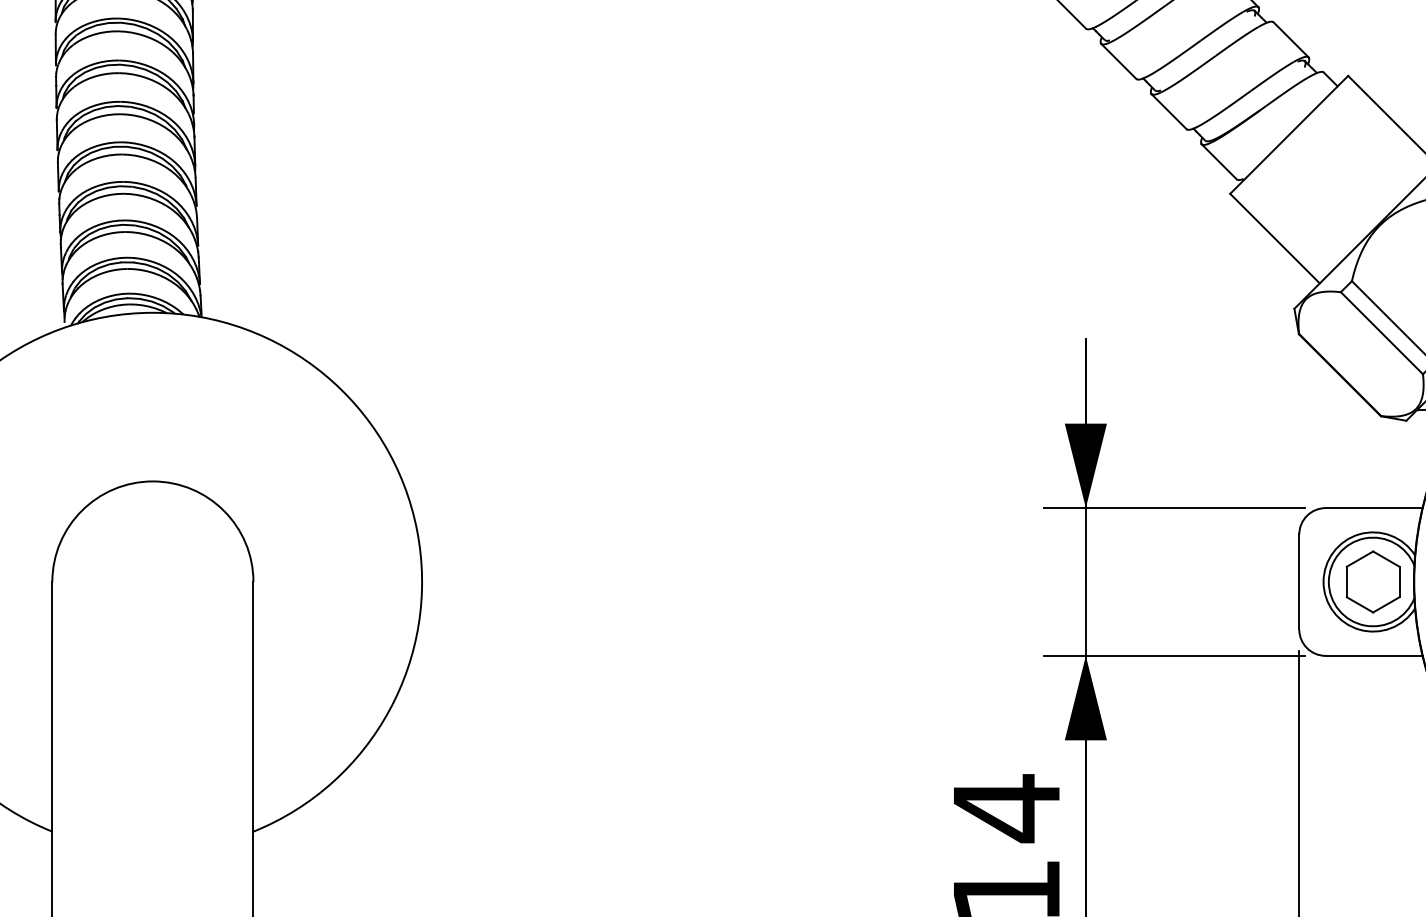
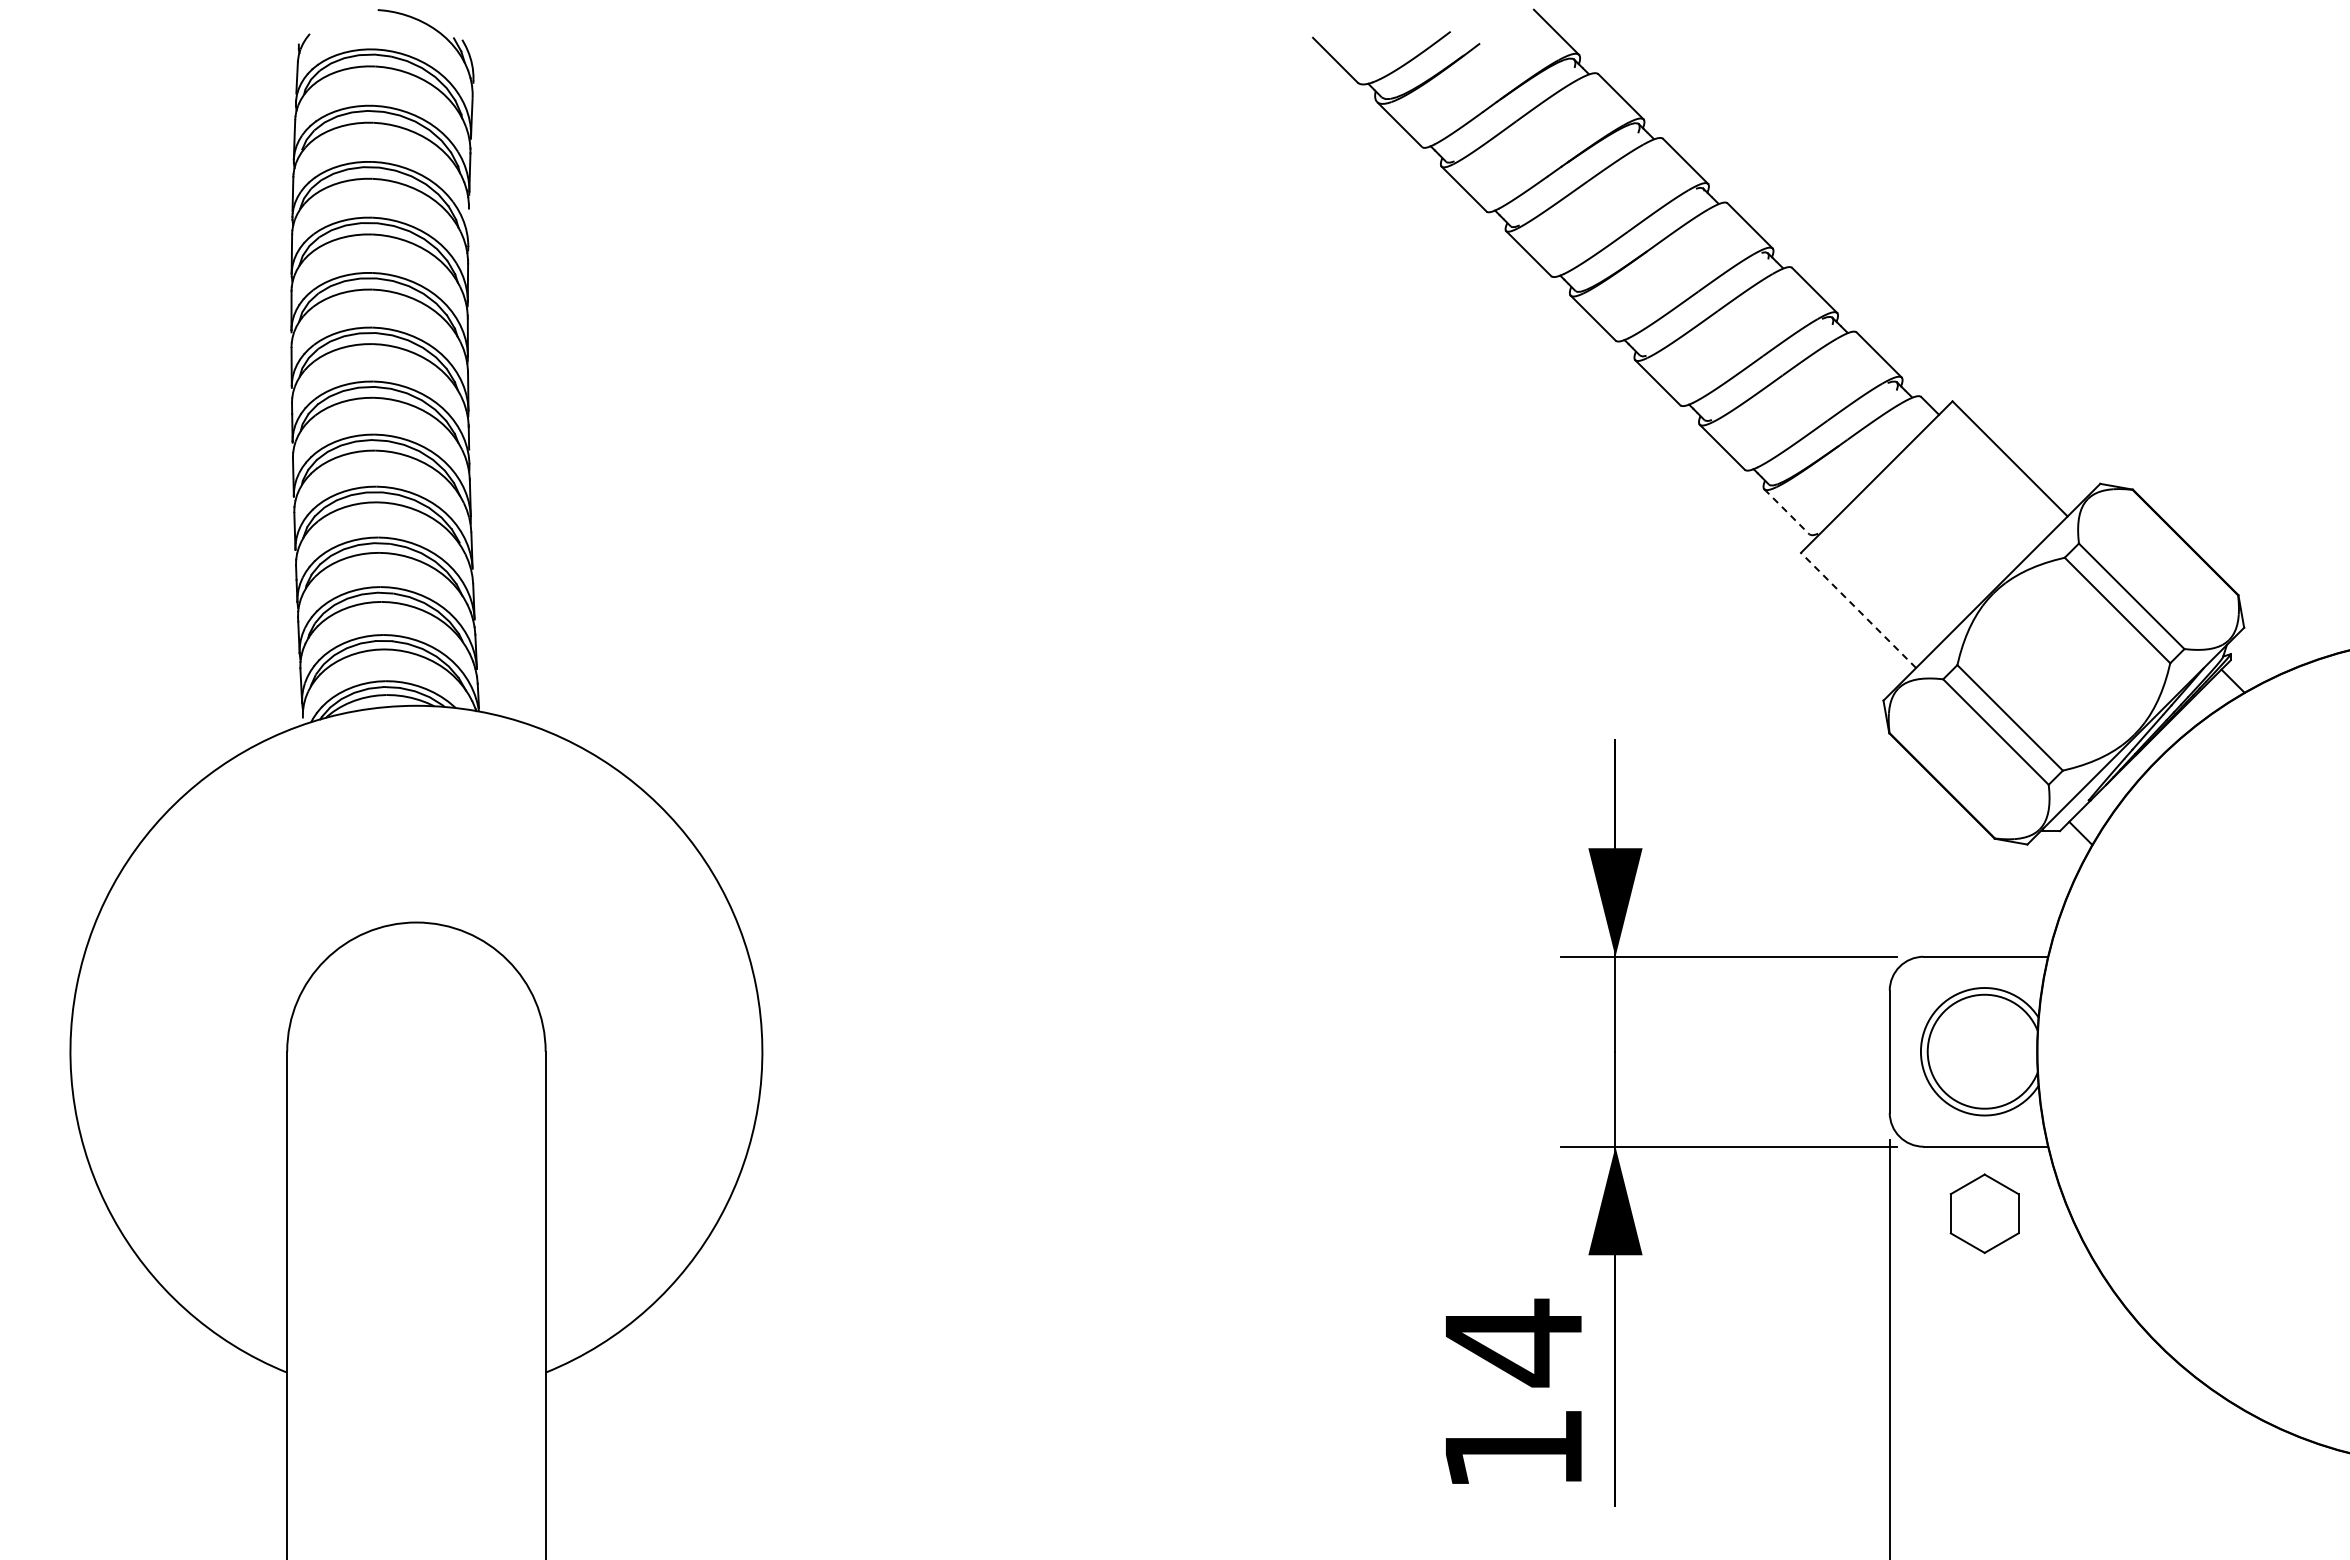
line: (1218, 161) -> (1786, 511), solid -> dashed
line: (1274, 238) -> (1858, 610), solid -> dashed
part: (1373, 581) -> (1984, 1213), moved

